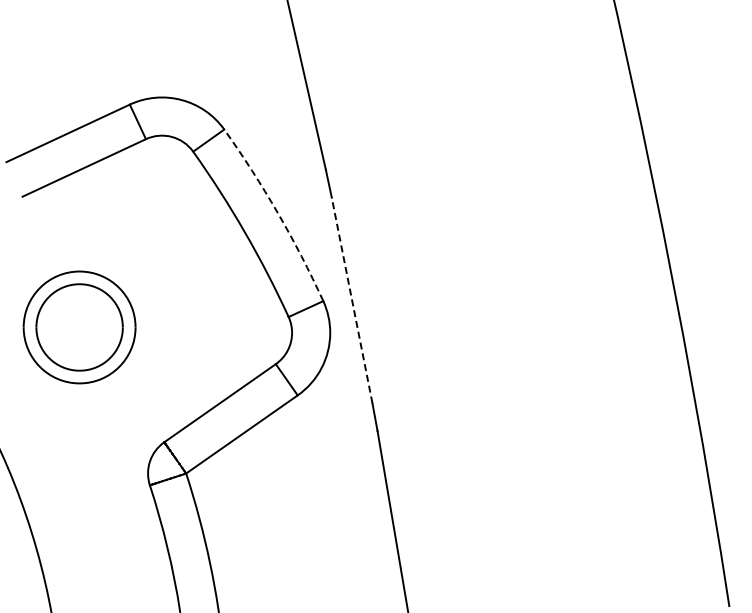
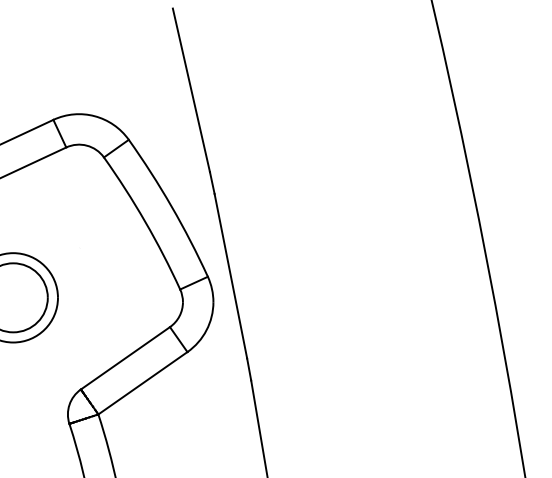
arc: (277, 213) -> (171, 206), dashed -> solid
line: (352, 300) -> (231, 276), dashed -> solid

